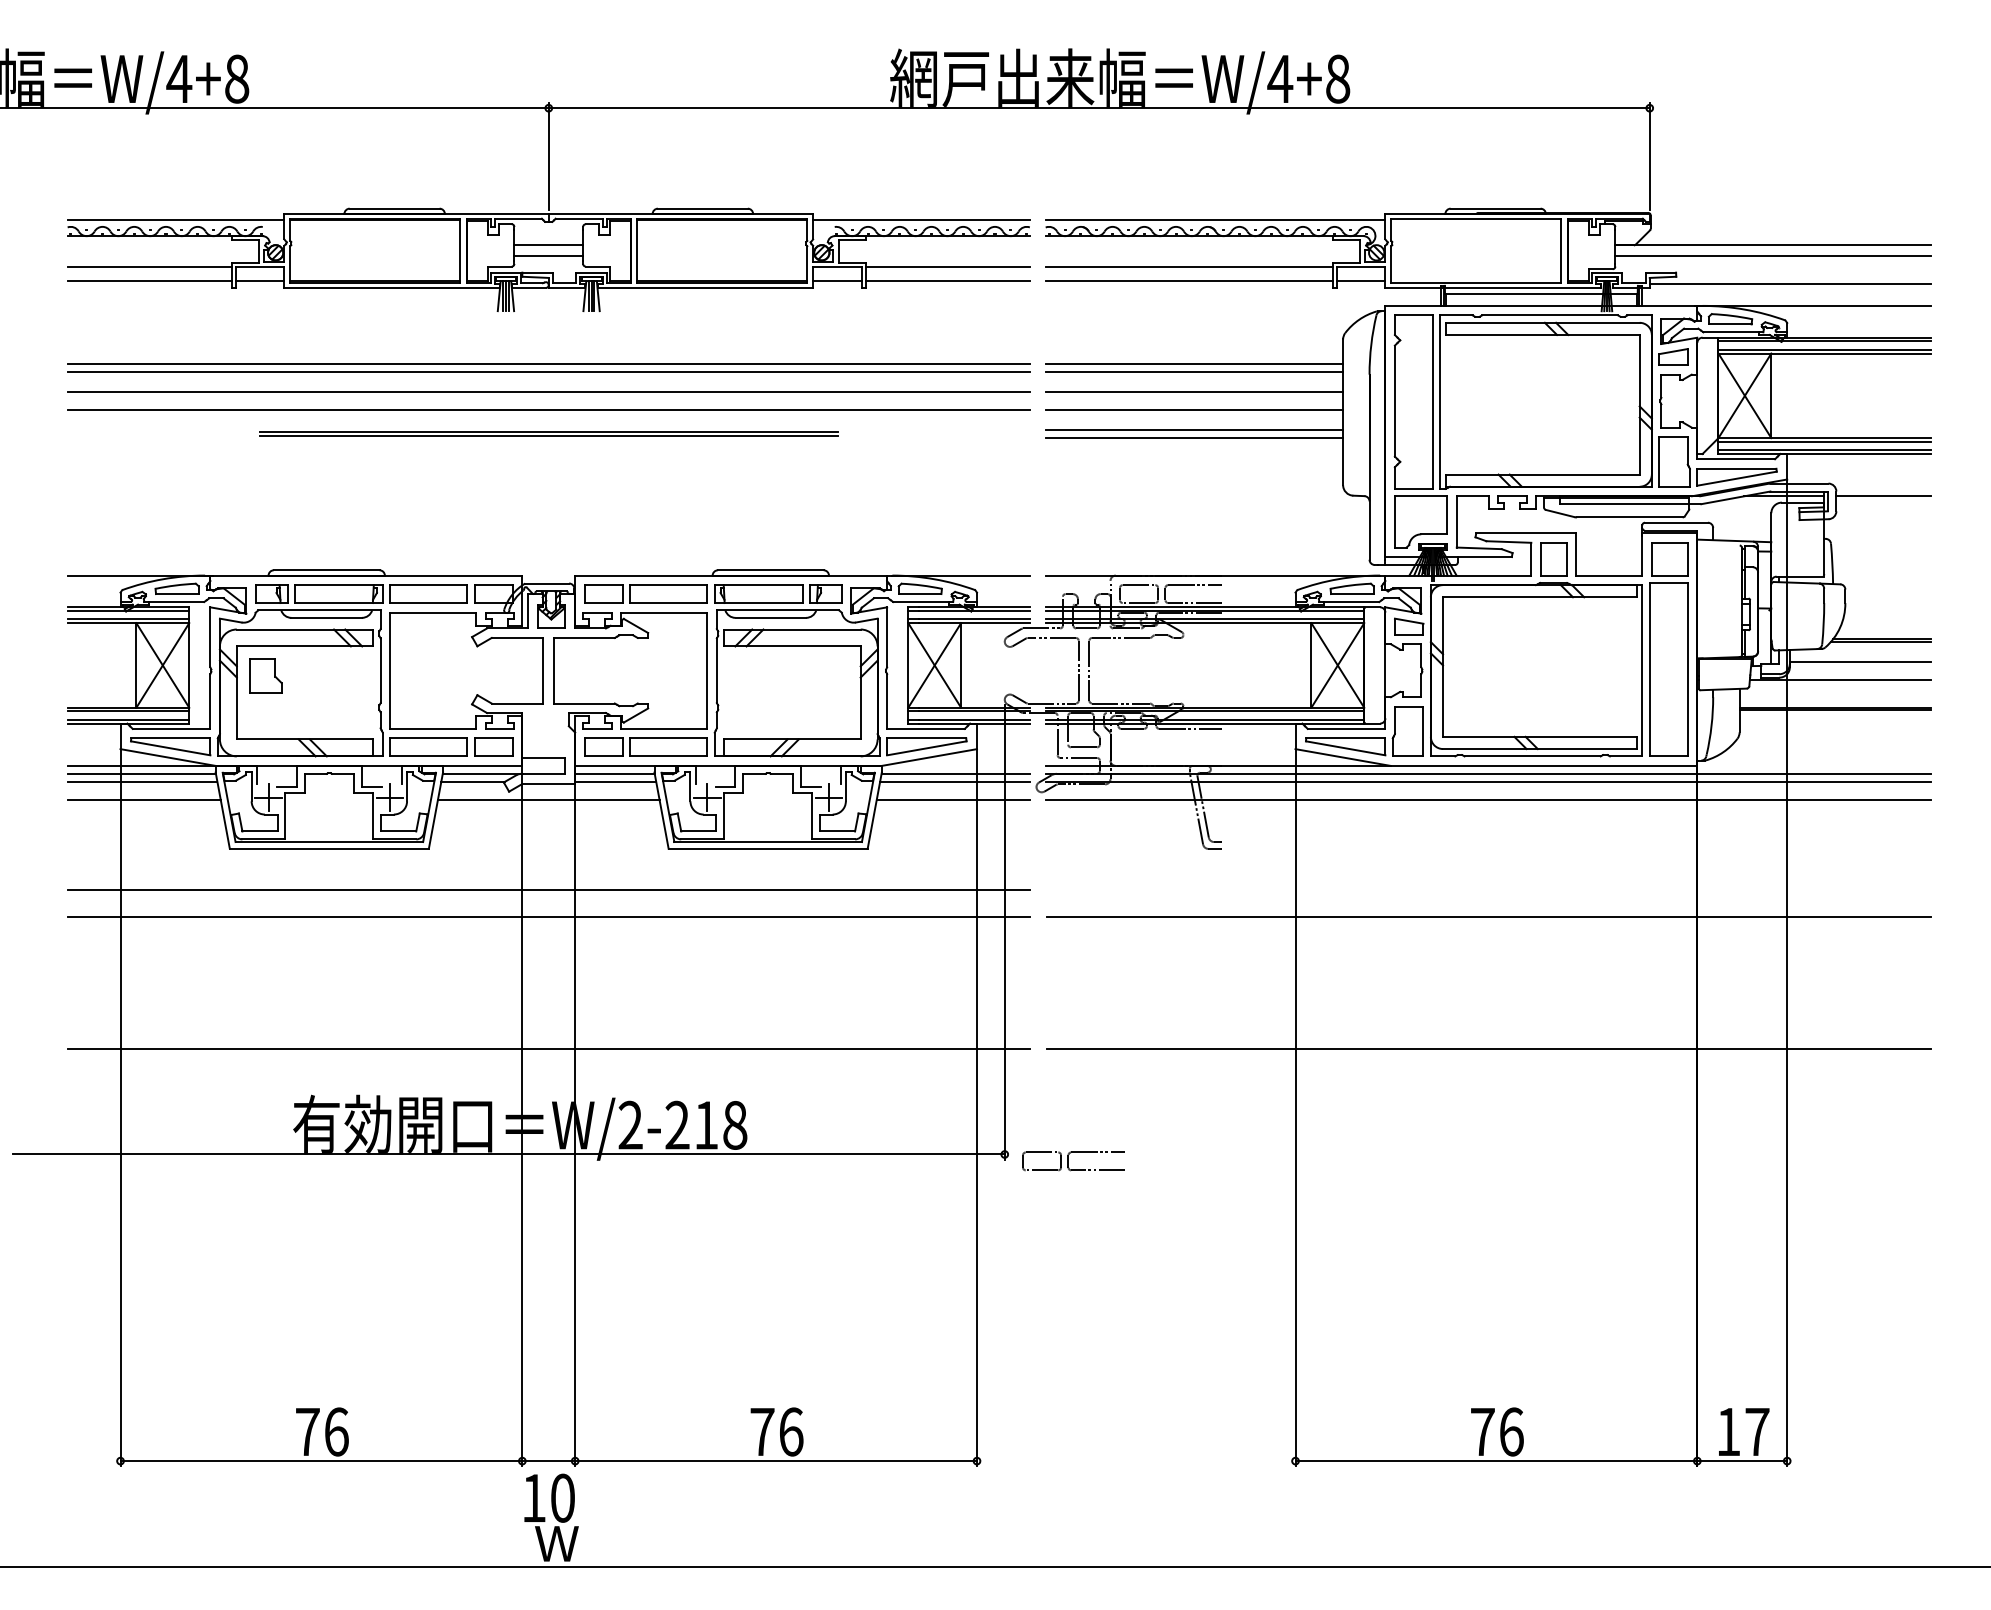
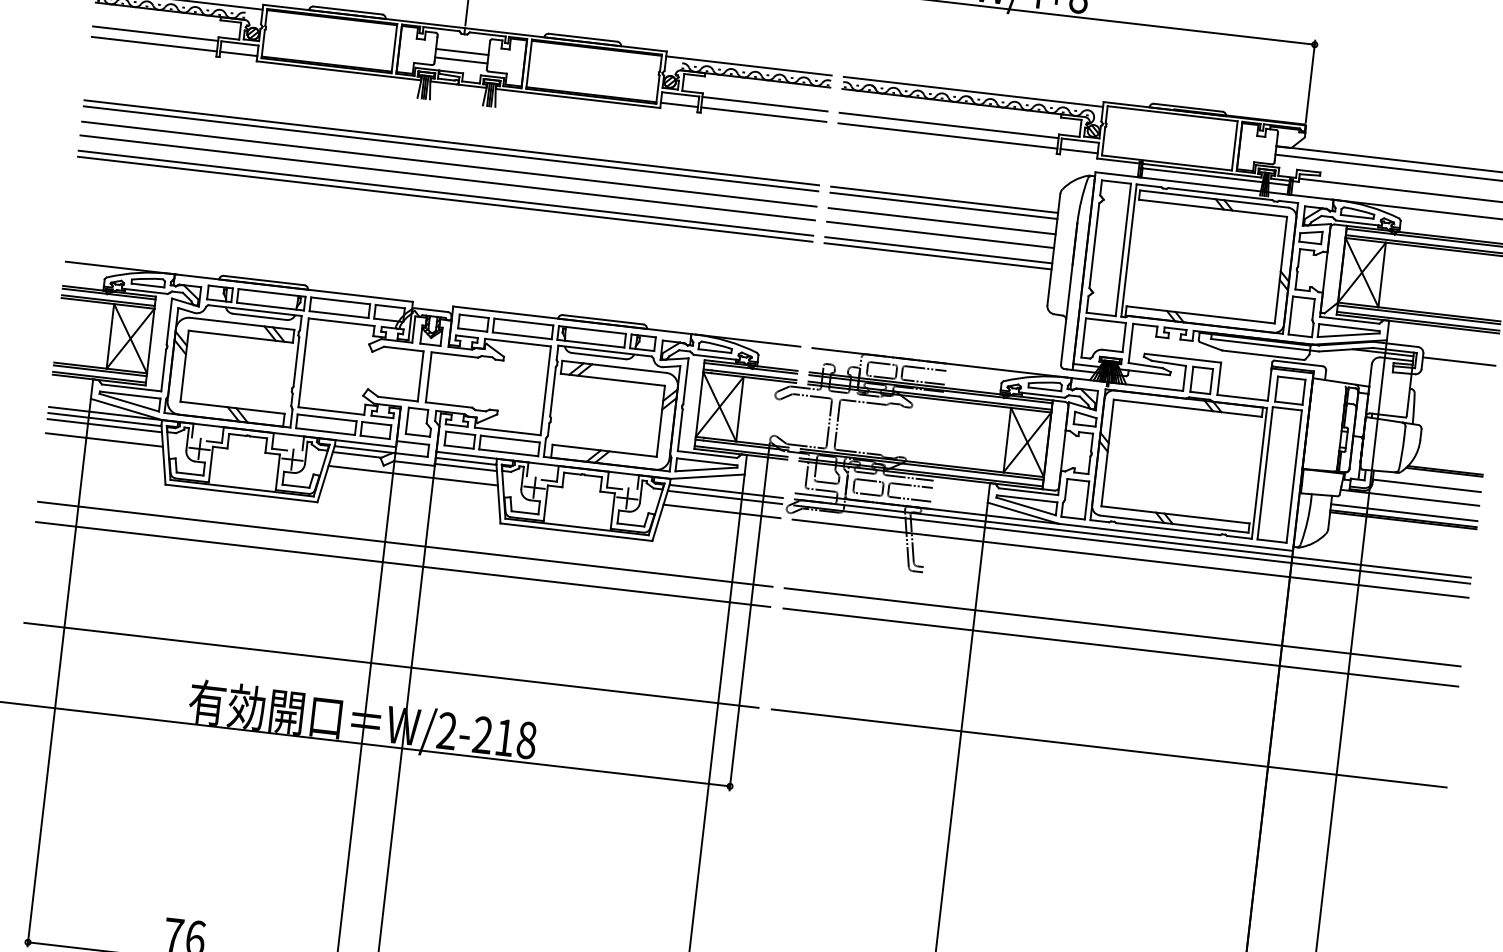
part: (548, 433) -> (445, 195), size x1.67
part: (265, 675) -> (419, 421), moved
line: (1835, 699) -> (1404, 512), added
line: (1488, 890) -> (1122, 627), added
part: (1073, 1161) -> (892, 490), moved

